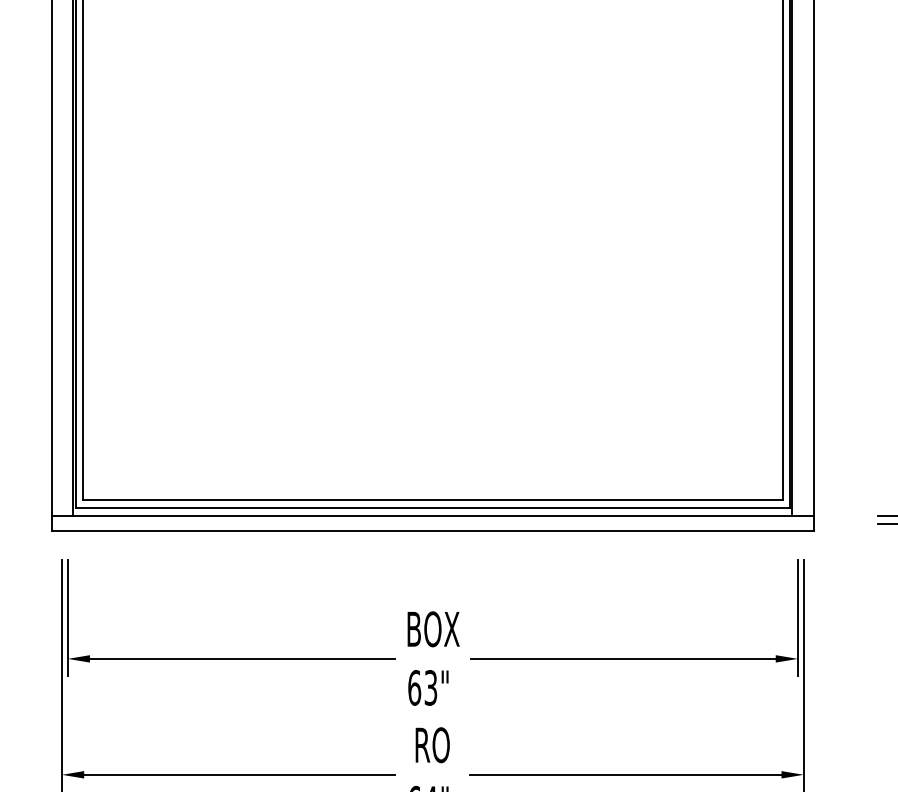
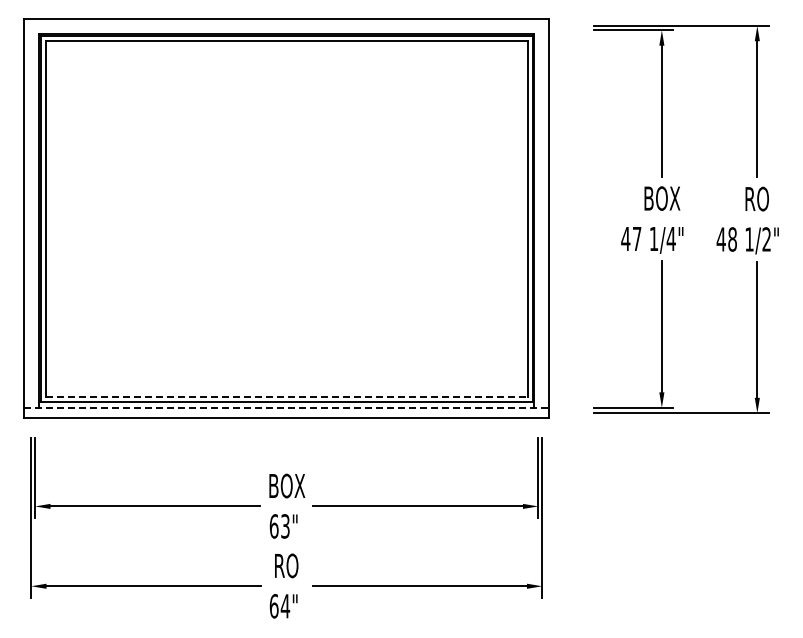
line: (432, 500) -> (286, 397), solid -> dashed
line: (432, 515) -> (286, 407), solid -> dashed

